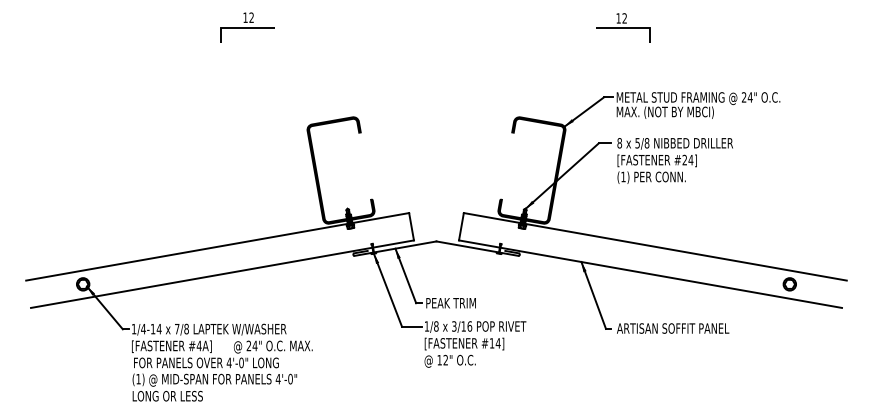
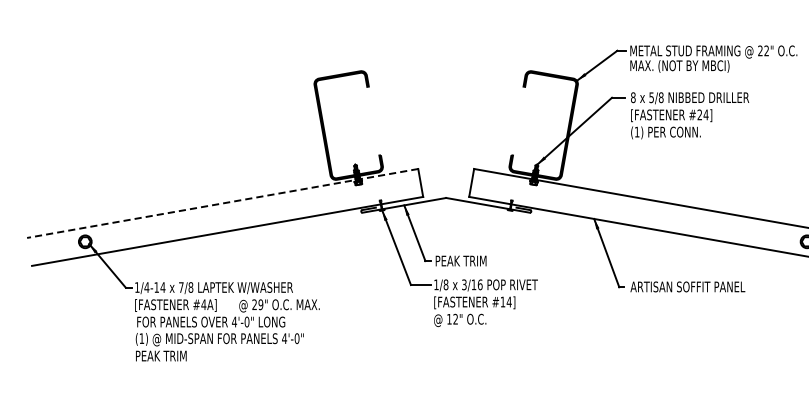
text: (749, 97) -> (765, 50), 24" -> 22"
line: (217, 246) -> (222, 203), solid -> dashed
text: (254, 345) -> (260, 304), 24" -> 29"
text: (167, 395) -> (171, 355), LONG OR LESS -> PEAK TRIM

